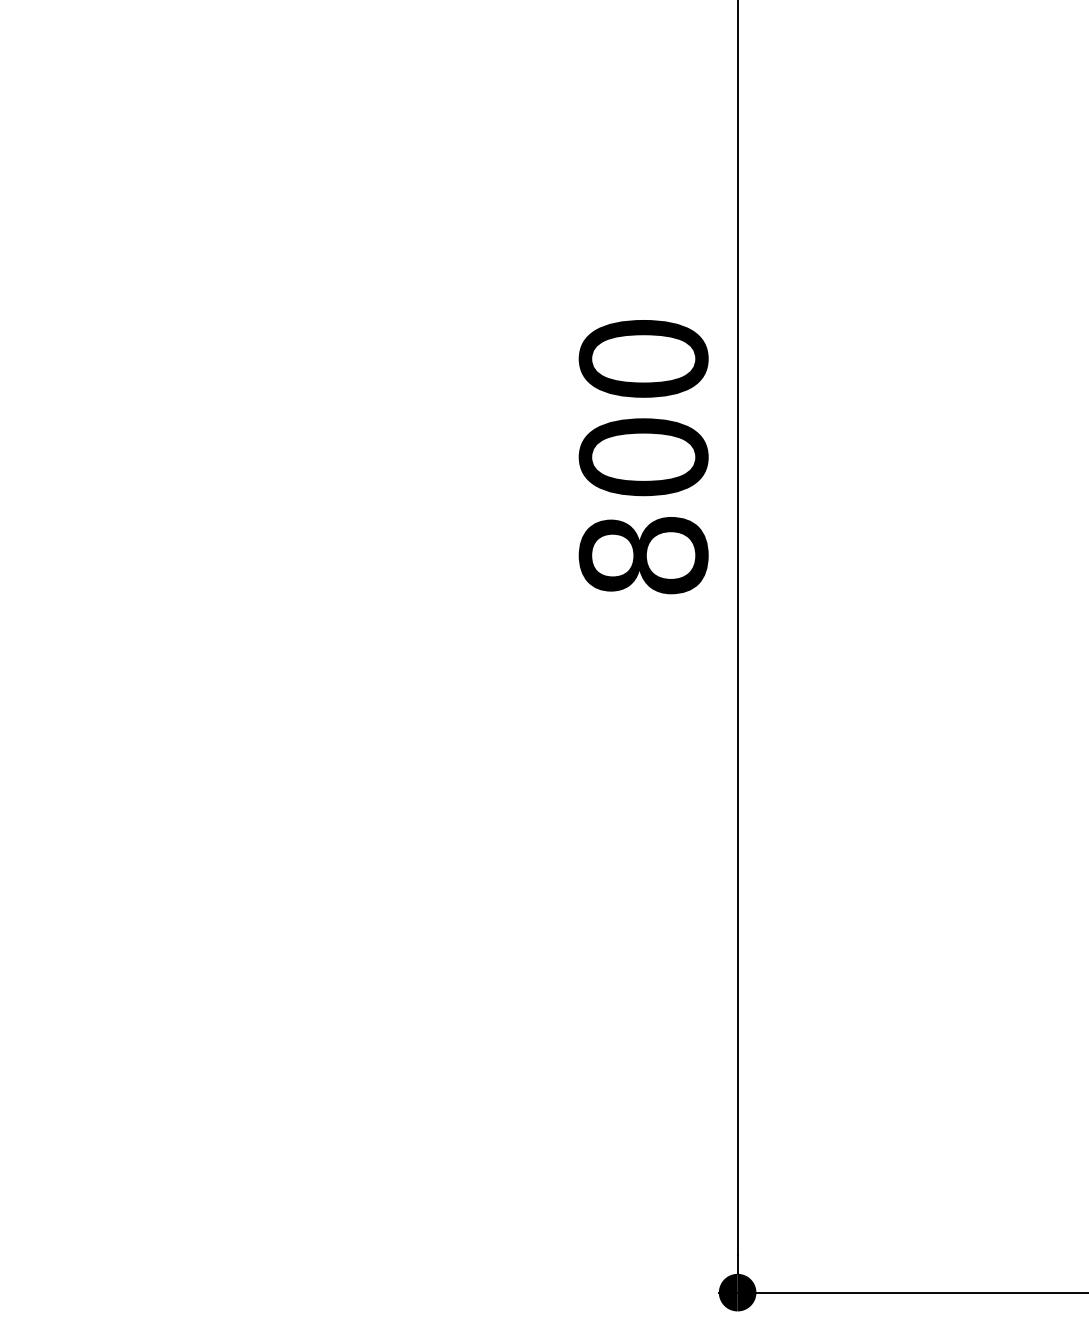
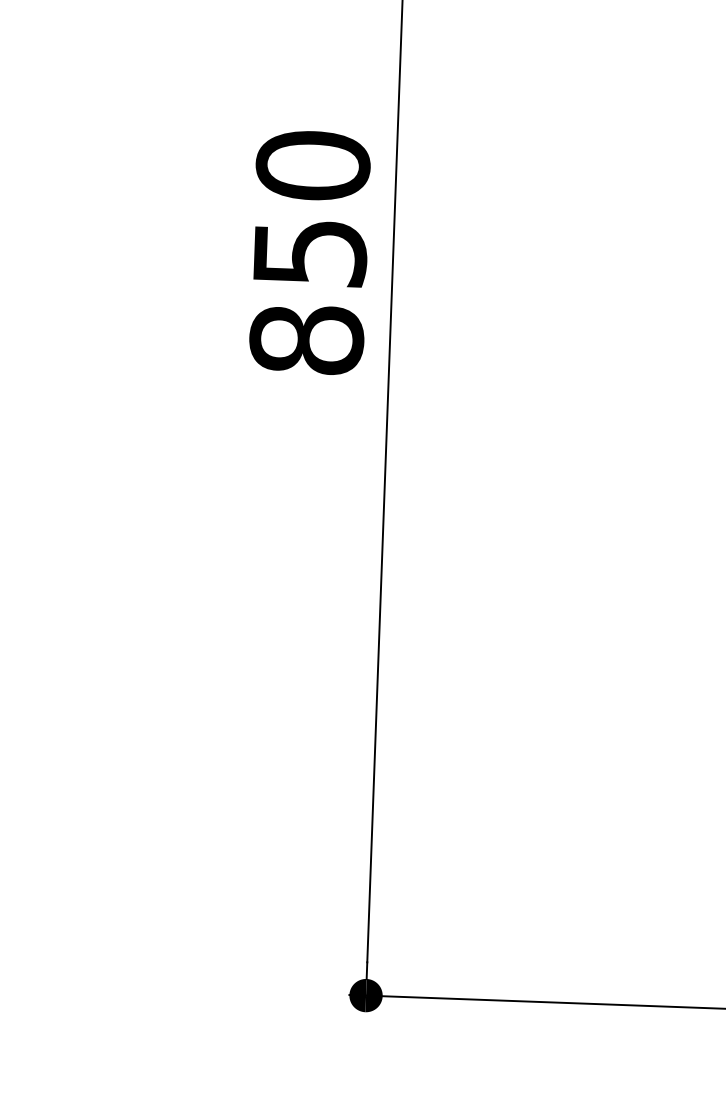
text: (643, 457) -> (309, 253), 800 -> 850

